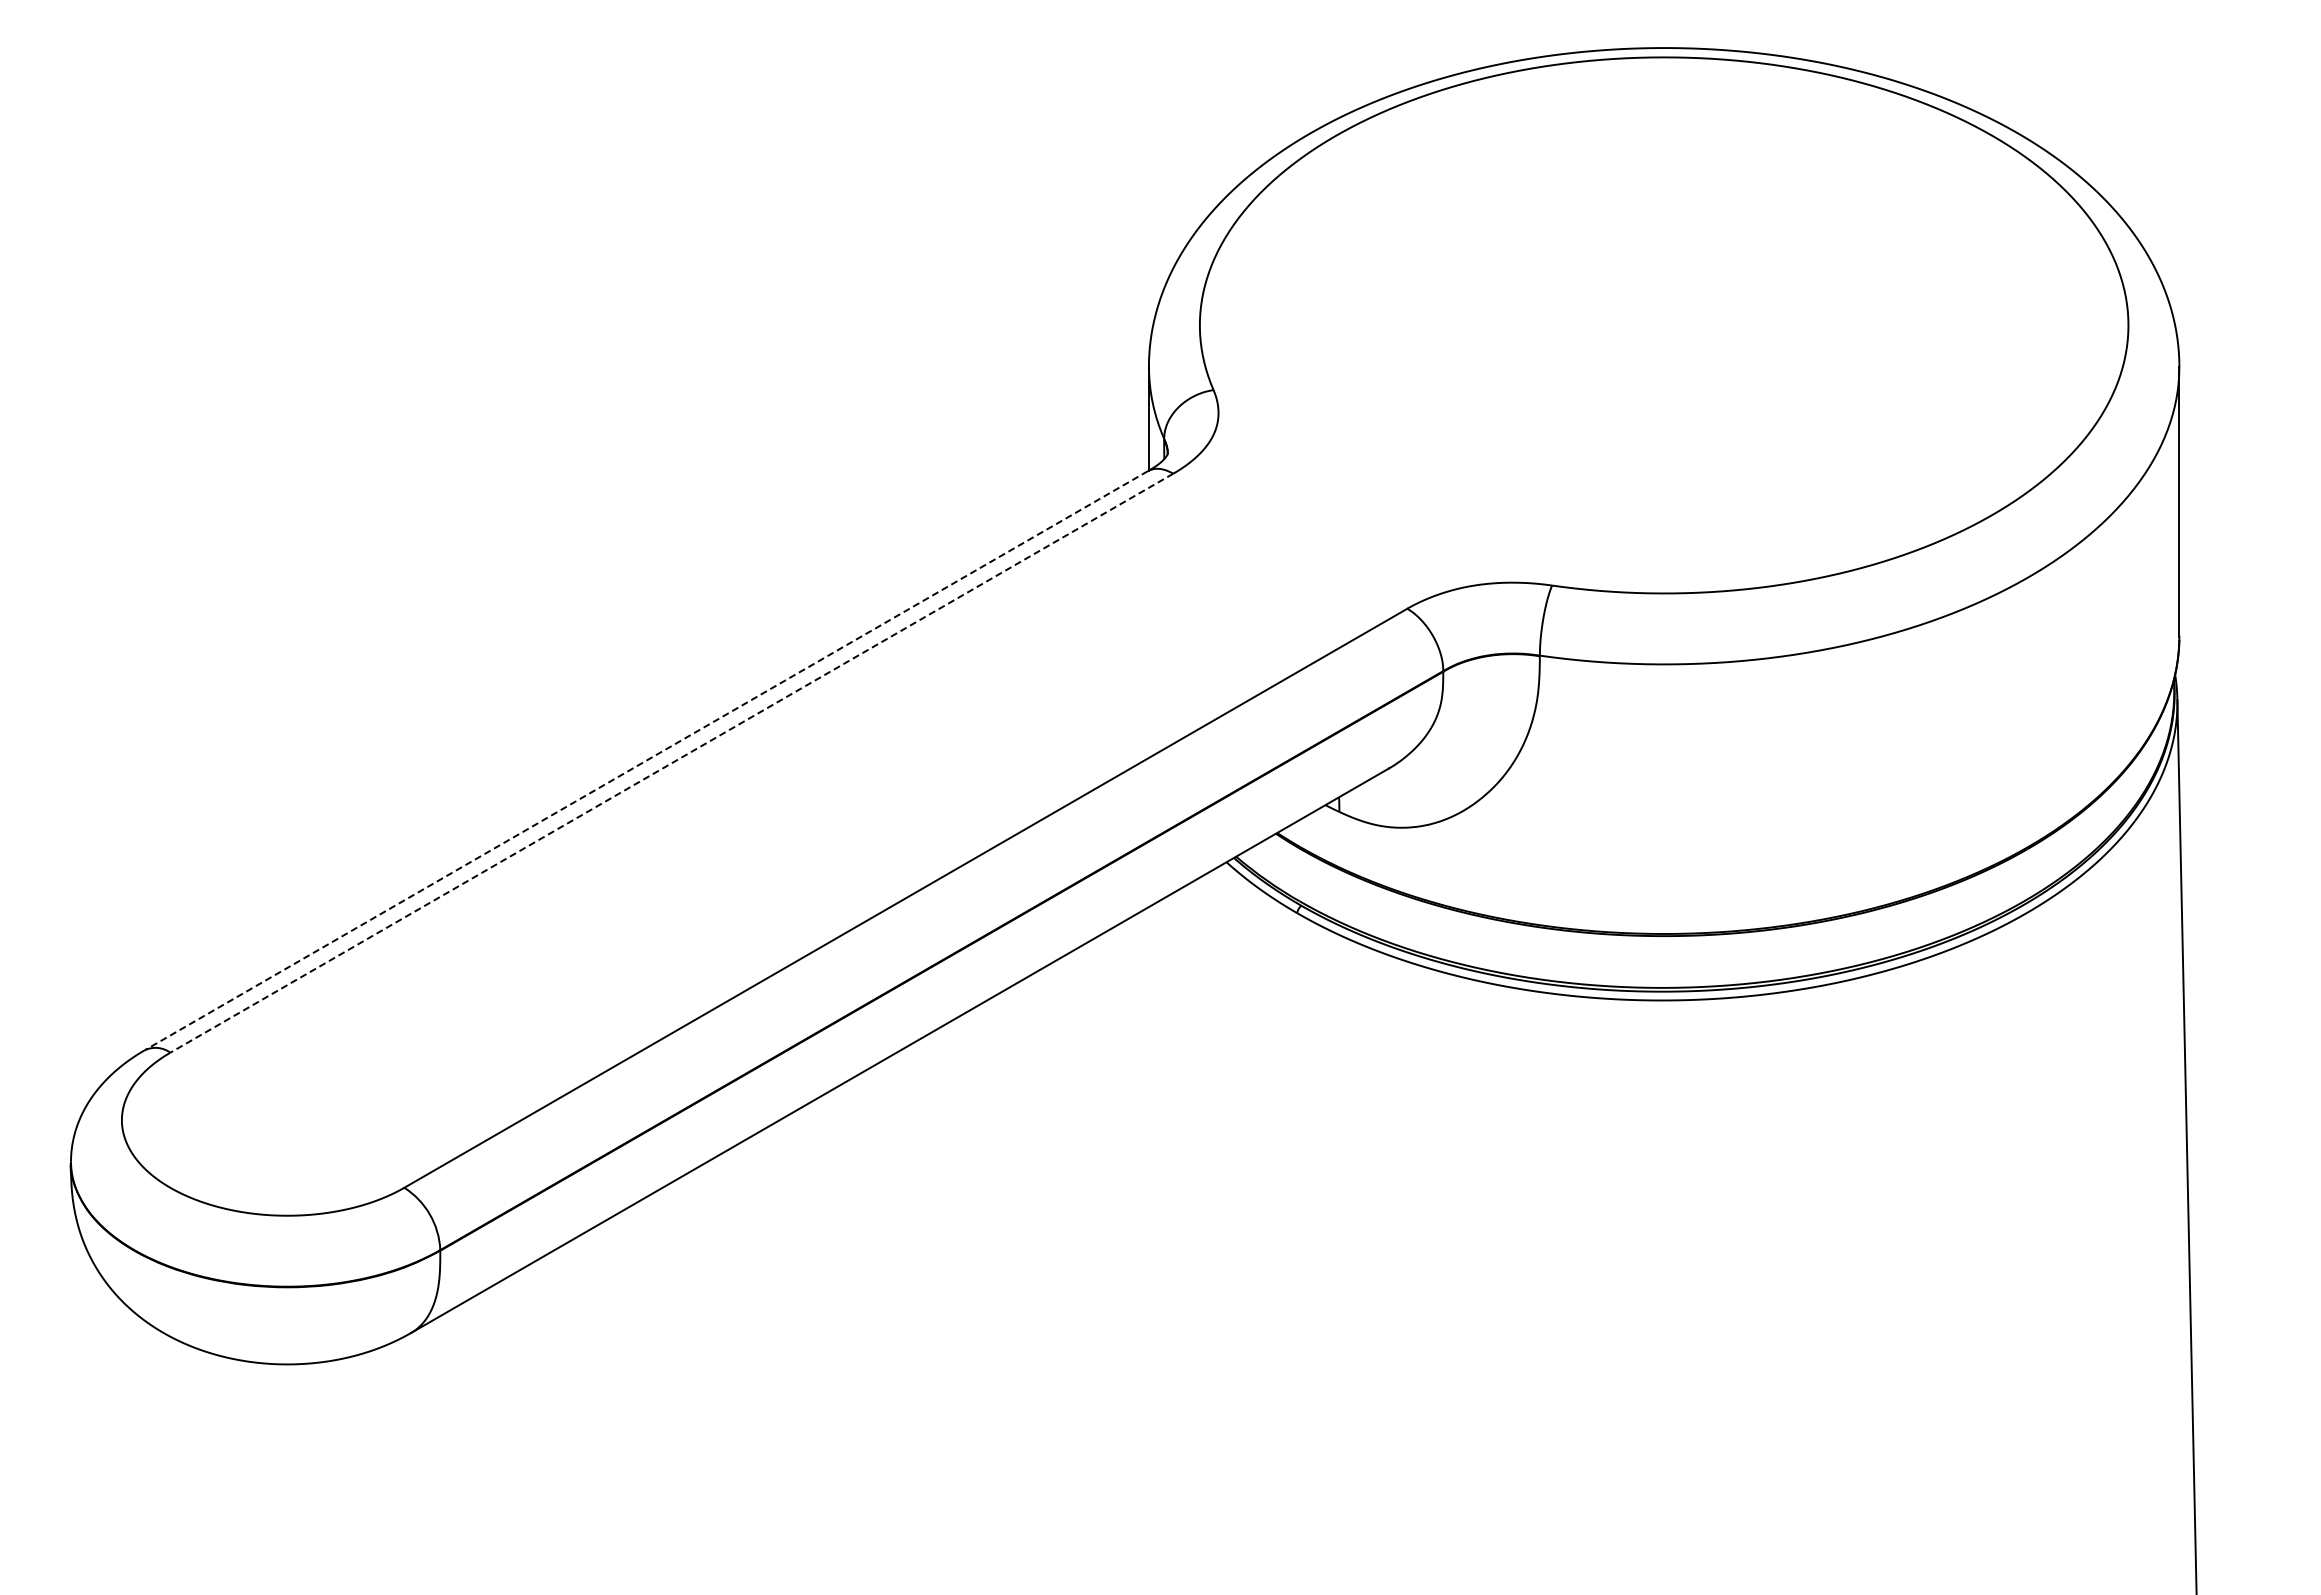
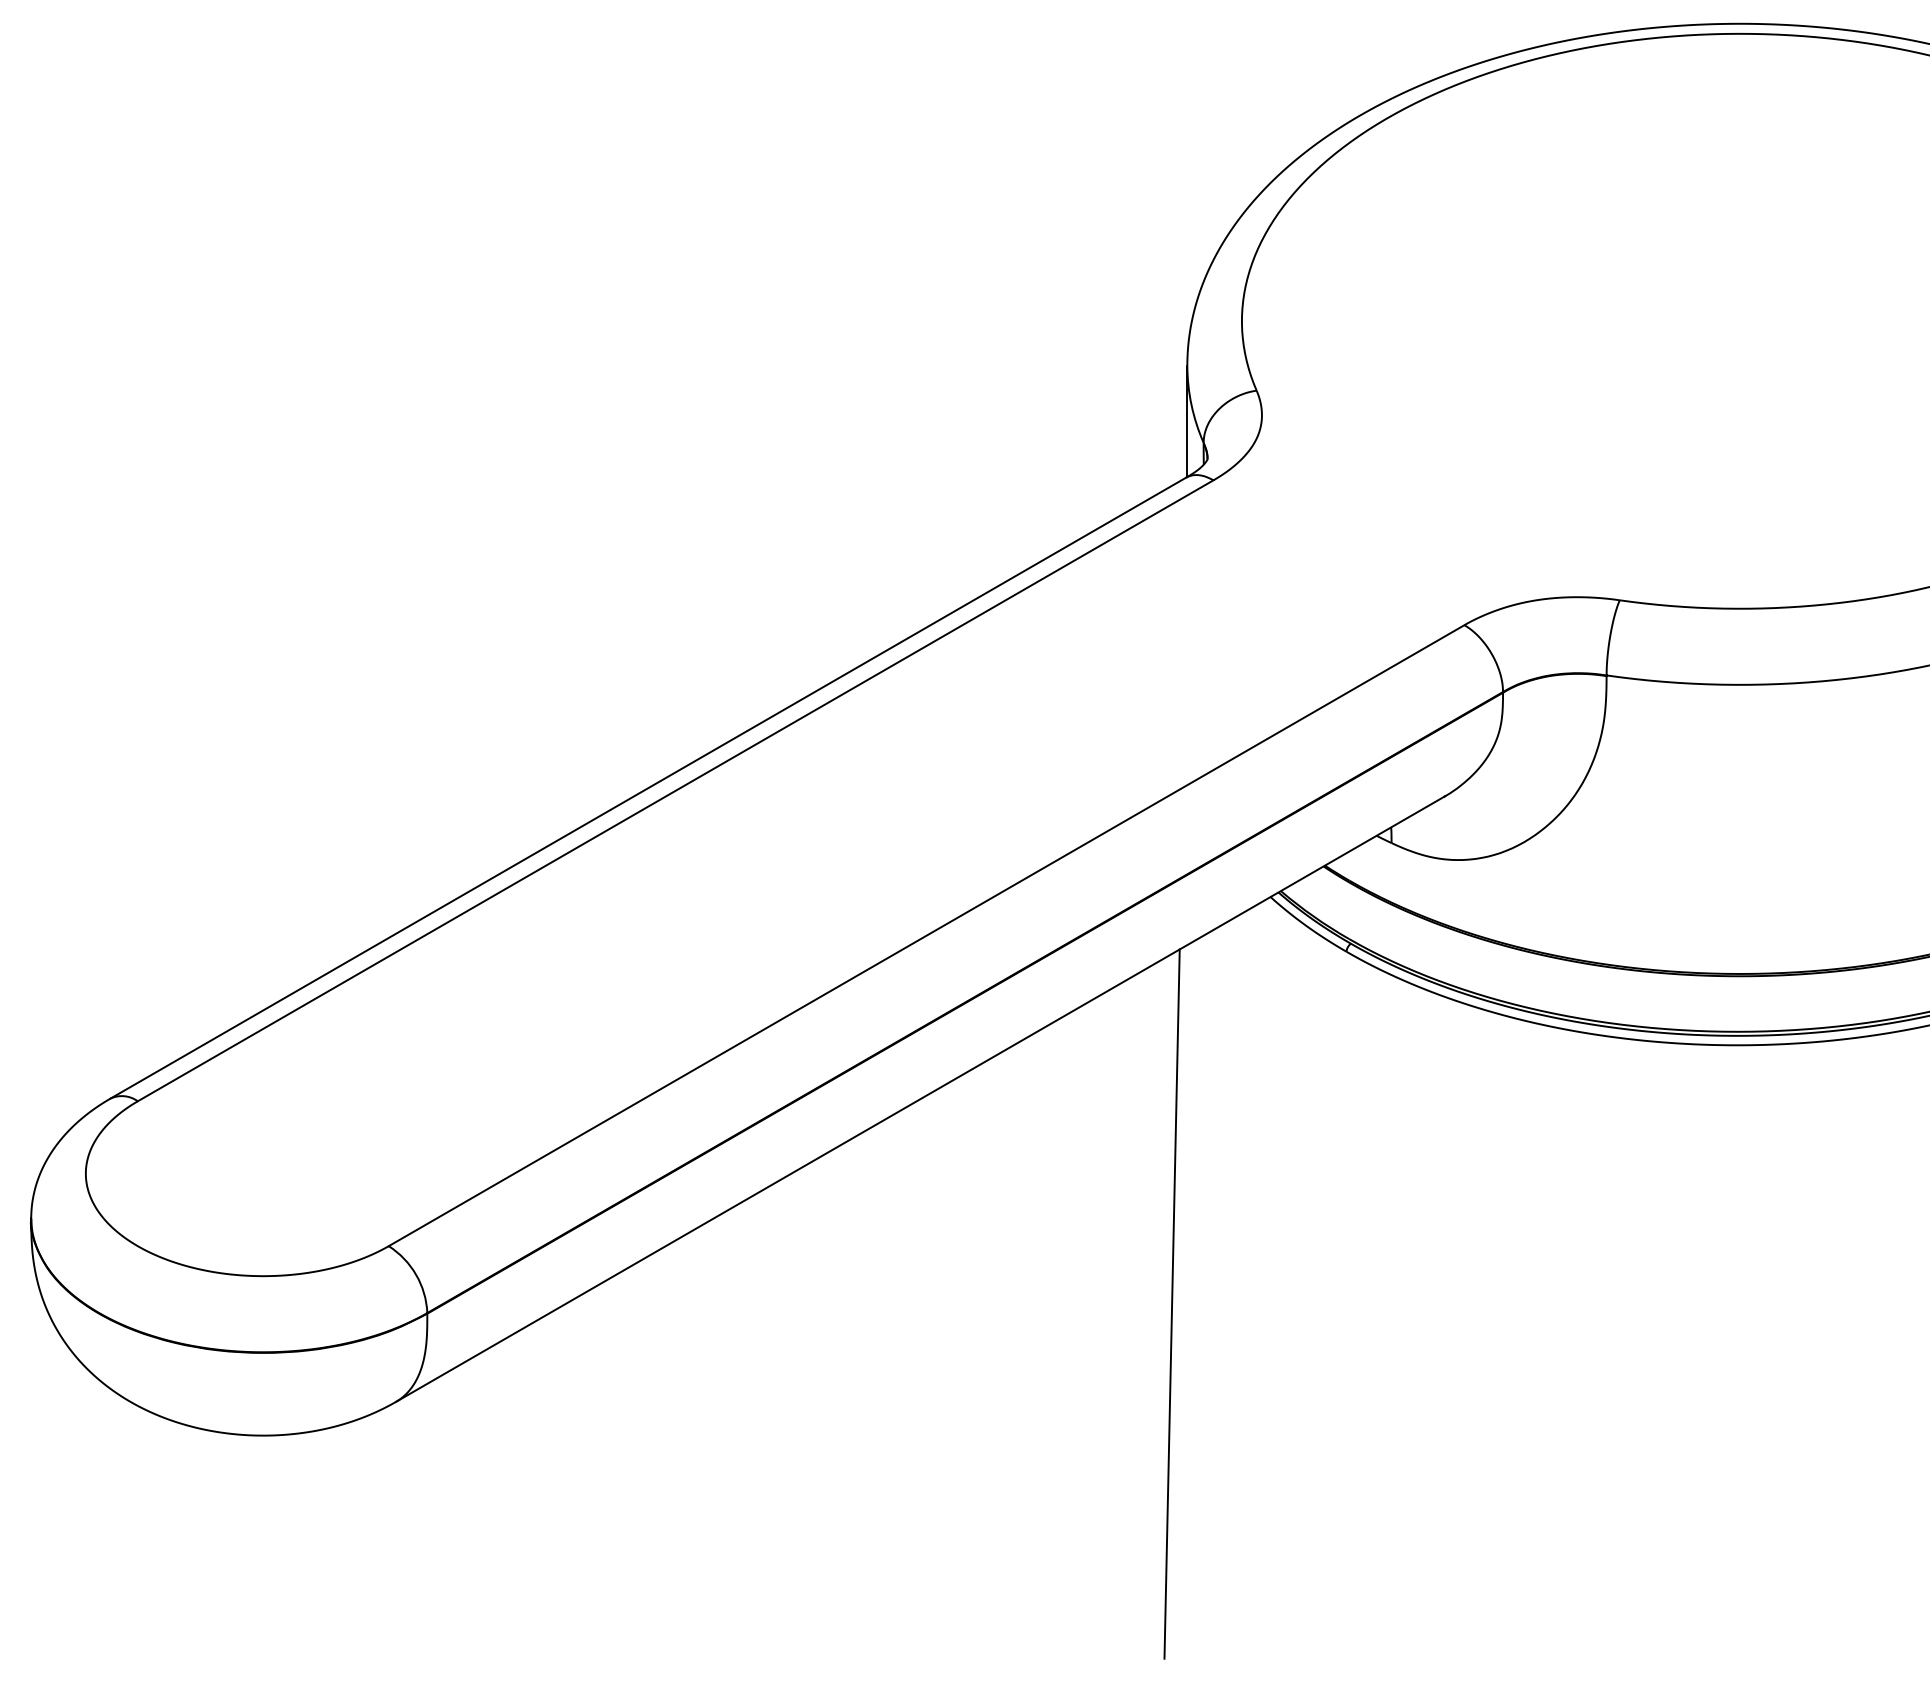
line: (645, 760) -> (647, 787), dashed -> solid
line: (671, 763) -> (675, 791), dashed -> solid
line: (1134, 1241) -> (1171, 1303), added

